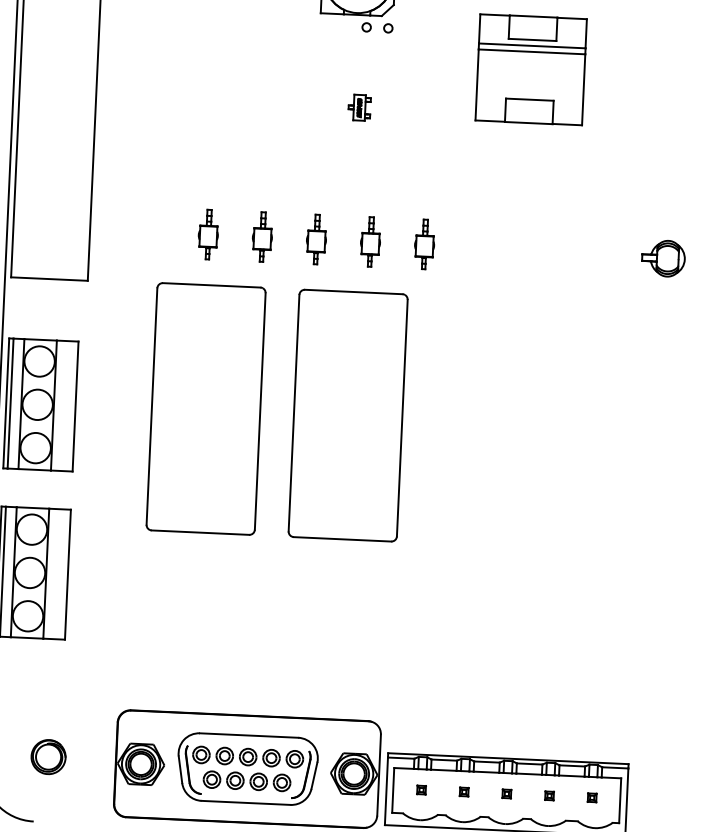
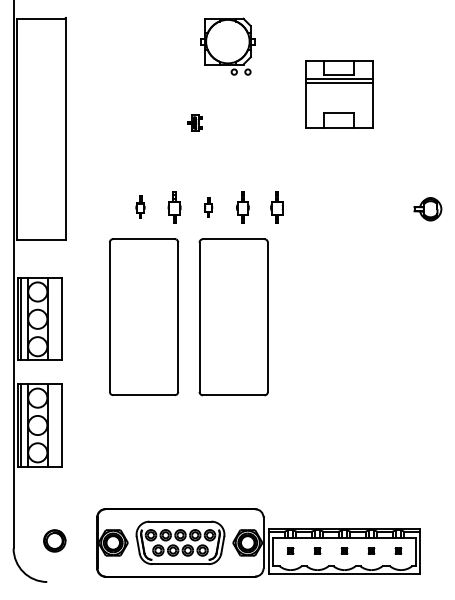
part: (358, 106) -> (194, 122), moved
part: (208, 235) -> (140, 207), size x0.7
part: (316, 239) -> (208, 207), size x0.6

